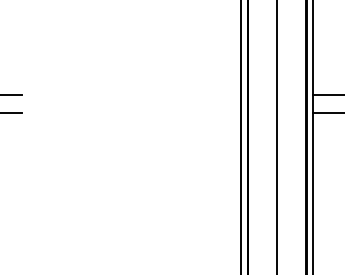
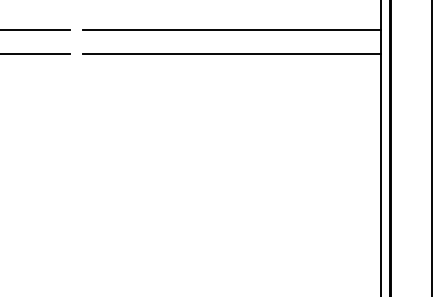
line: (136, 95) -> (232, 29), added
line: (136, 112) -> (232, 53), added

